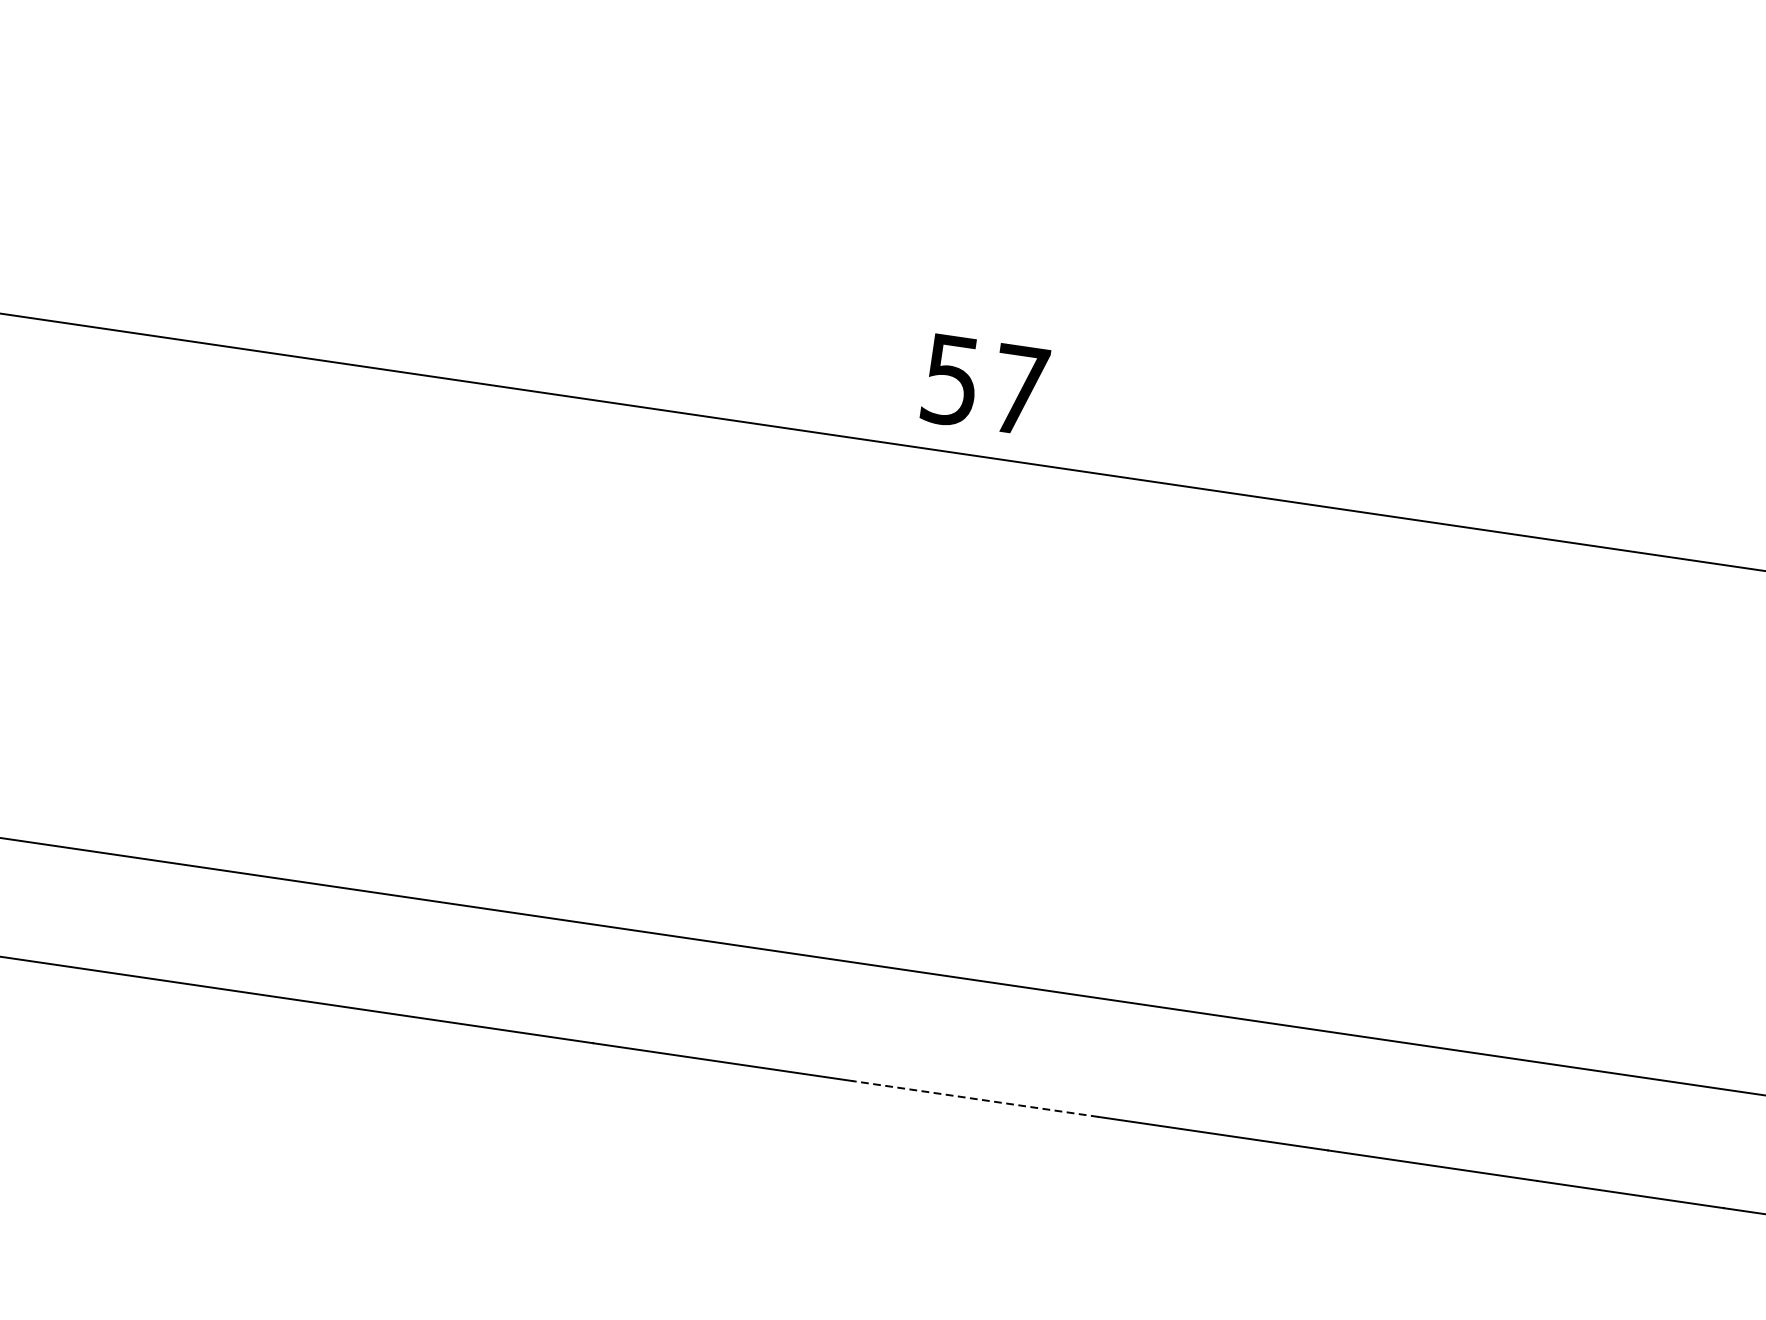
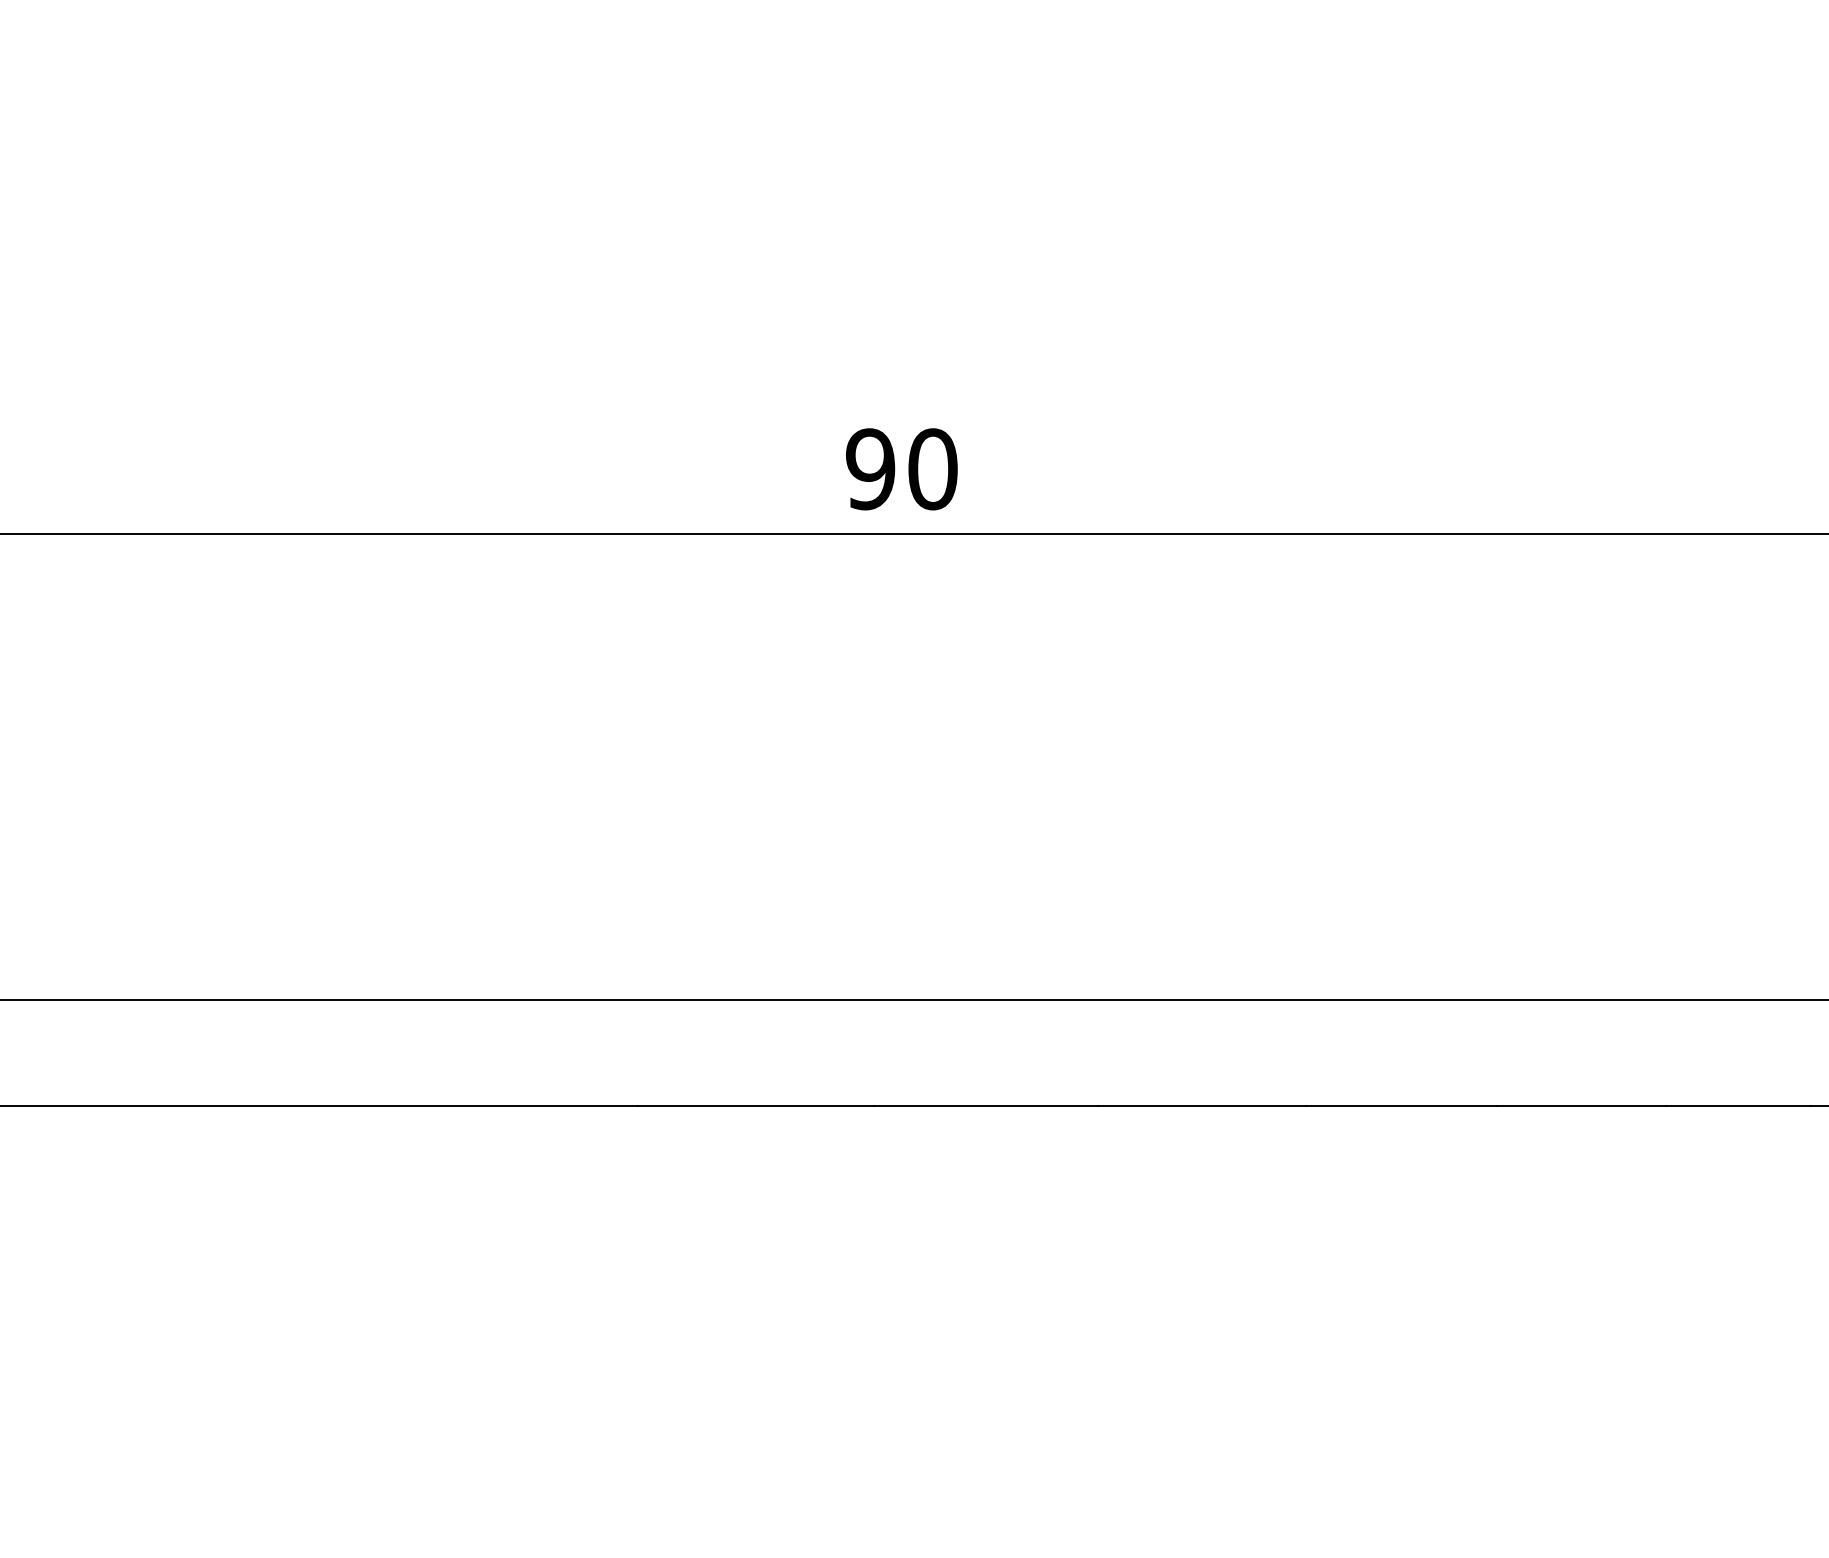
text: (985, 385) -> (901, 469), 57 -> 90
line: (975, 1099) -> (985, 1106), dashed -> solid

